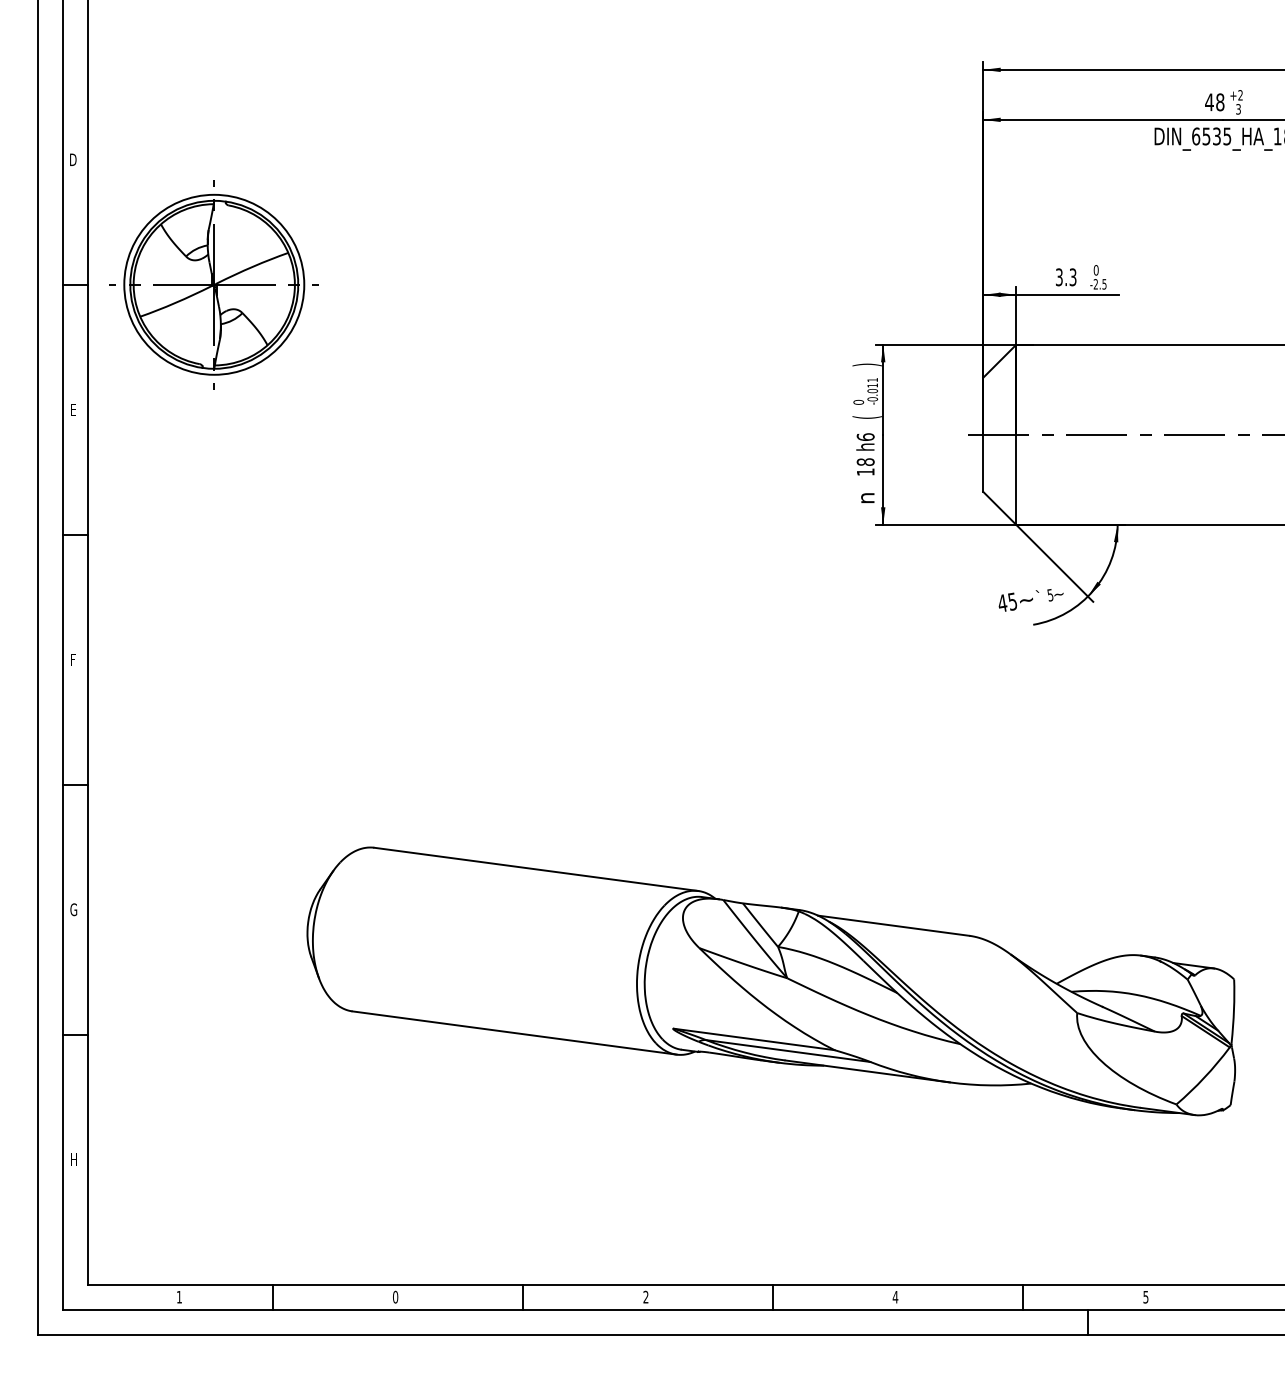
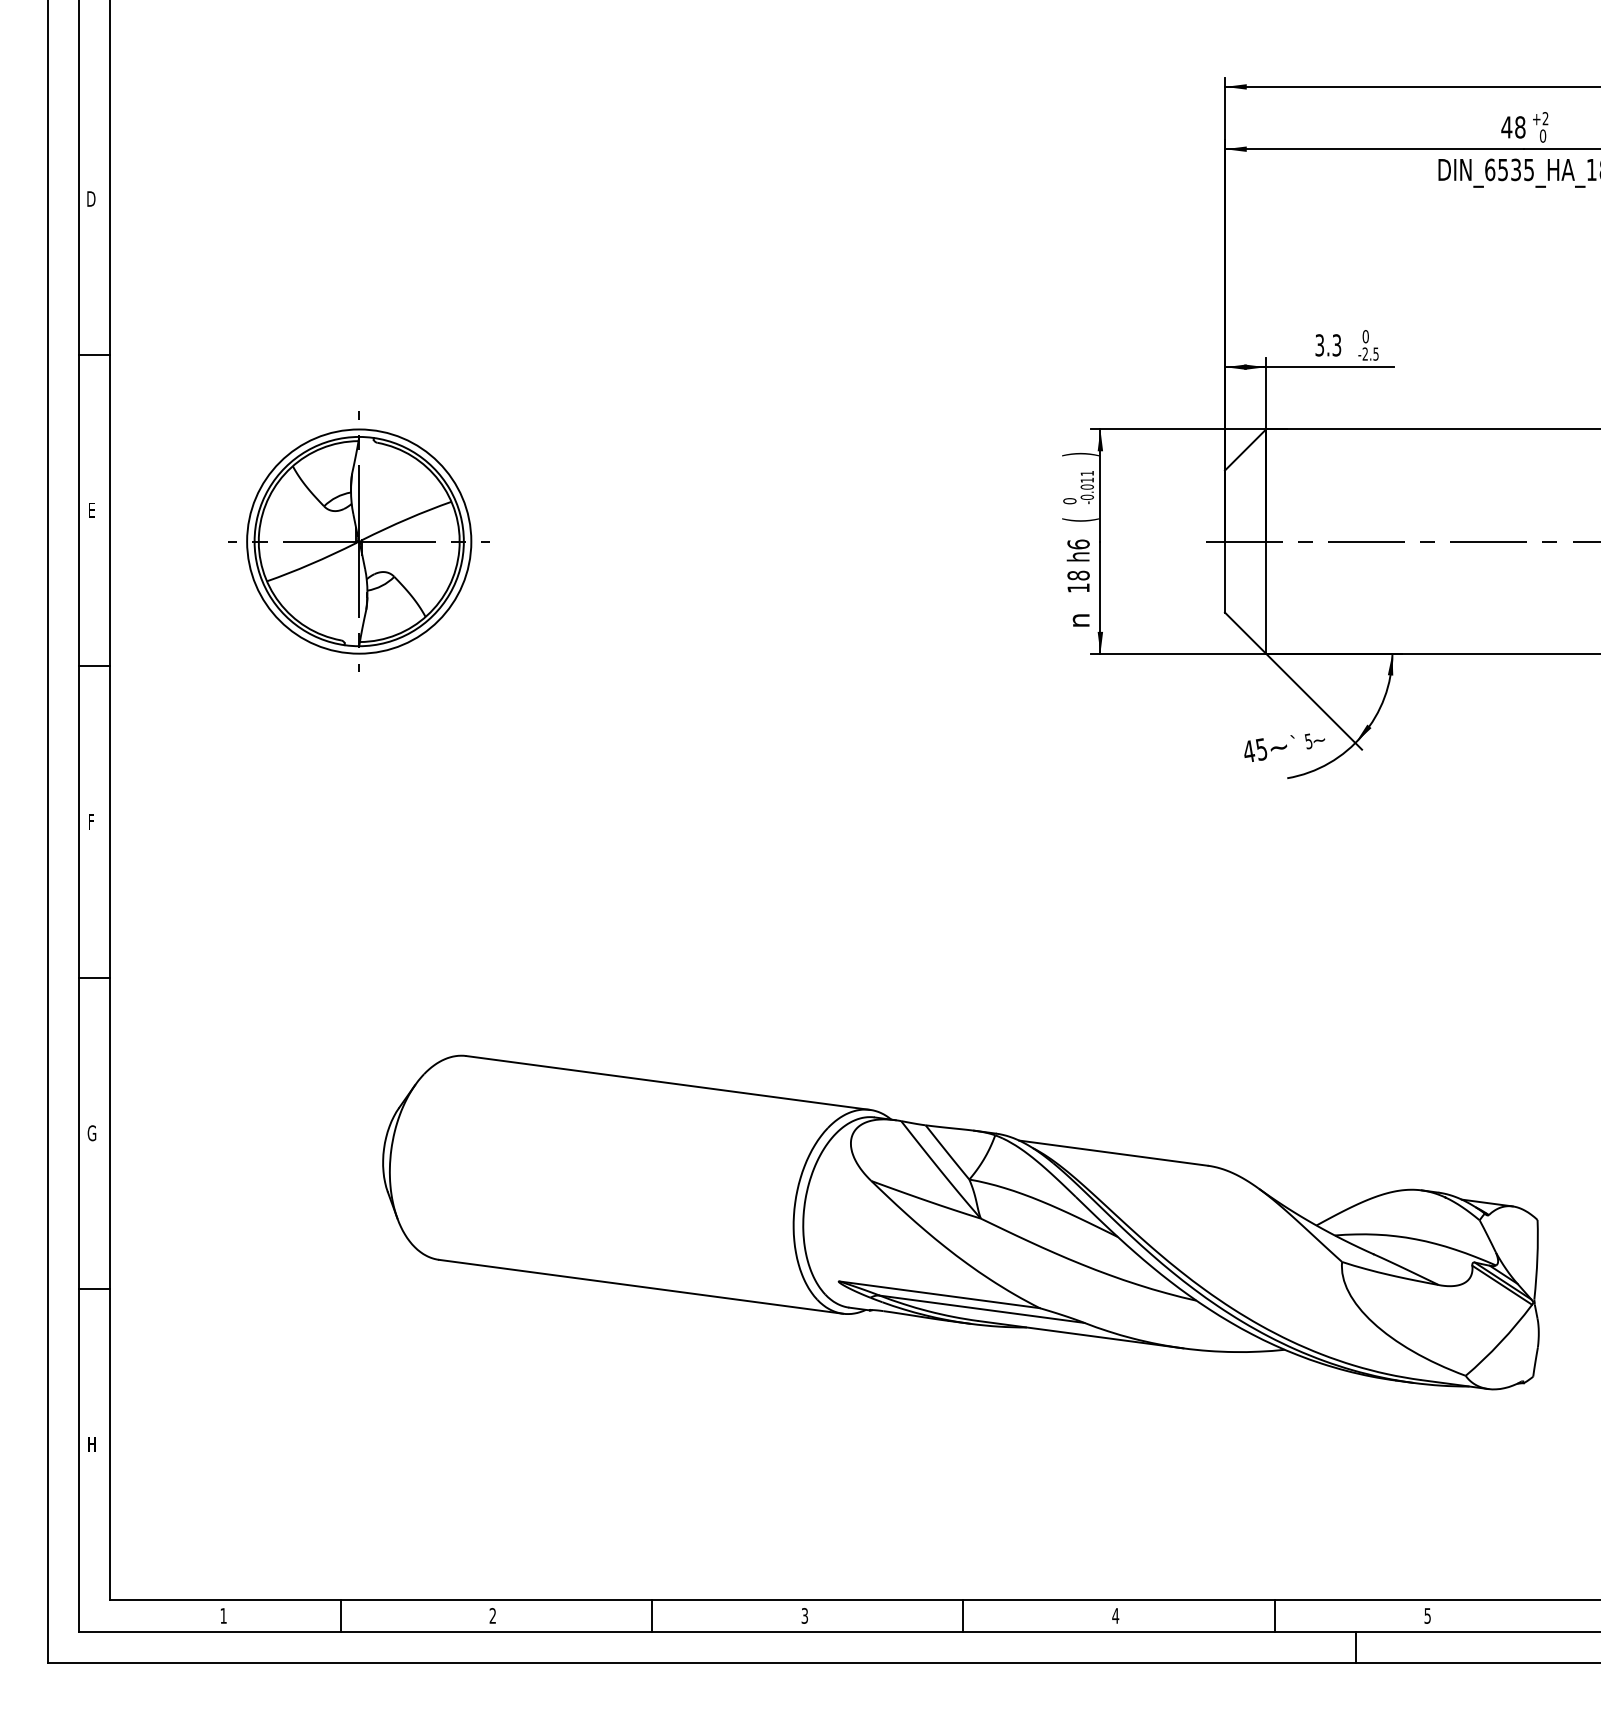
text: (1238, 109) -> (1542, 136), 3 -> 0
part: (213, 284) -> (358, 541), moved
text: (395, 1296) -> (492, 1615), 0 -> 2
text: (645, 1297) -> (804, 1616), 2 -> 3

